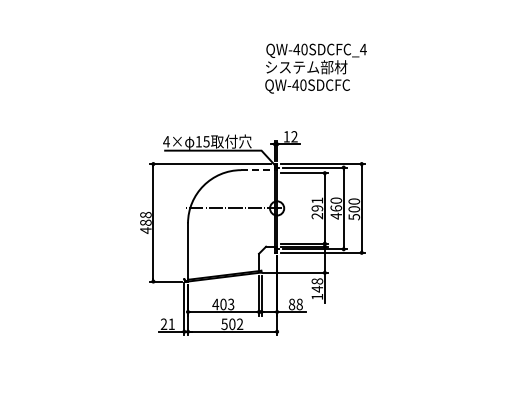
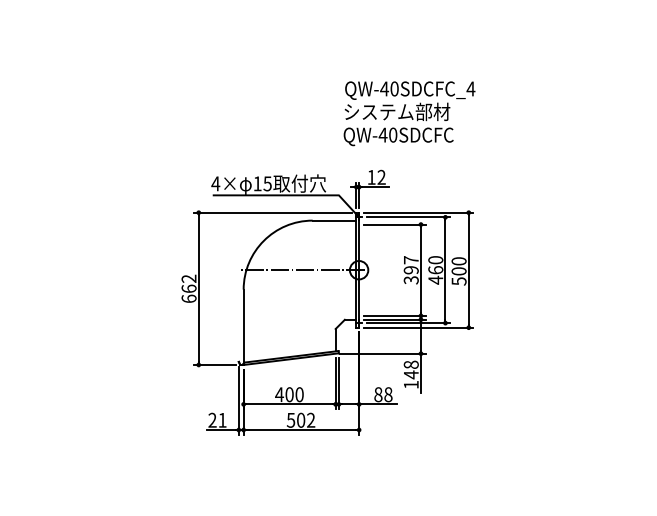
text: (315, 68) -> (408, 113), moved
line: (258, 170) -> (334, 221), dashed -> solid
text: (317, 208) -> (411, 270), 291 -> 397
text: (145, 222) -> (188, 288), 488 -> 662
text: (231, 304) -> (299, 394), 403 -> 400

